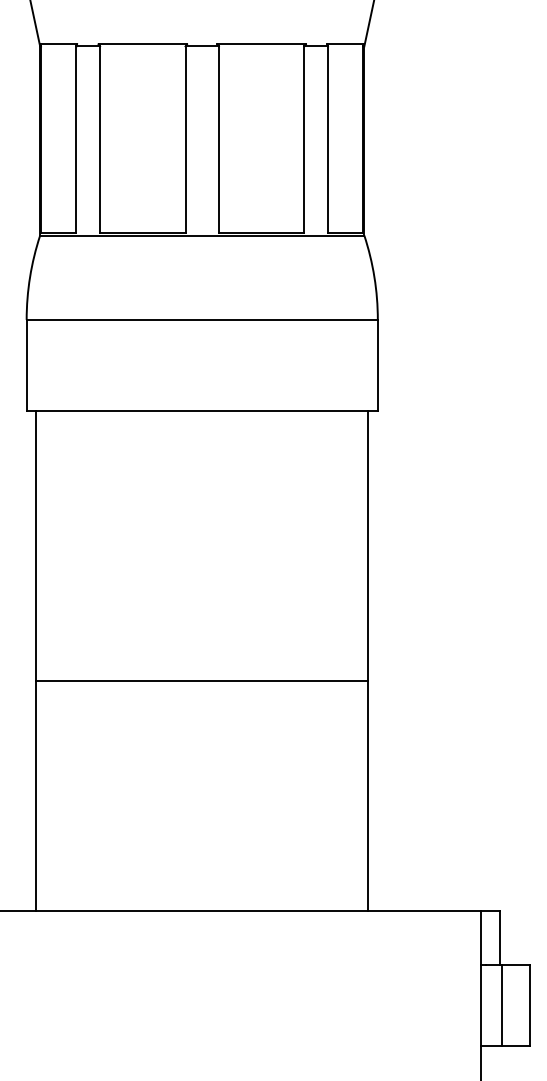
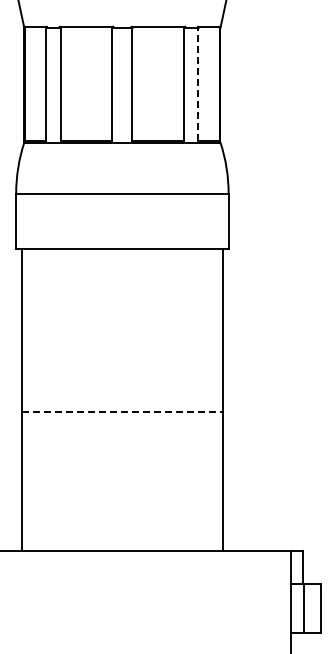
line: (328, 139) -> (198, 84), solid -> dashed
line: (202, 681) -> (122, 412), solid -> dashed

